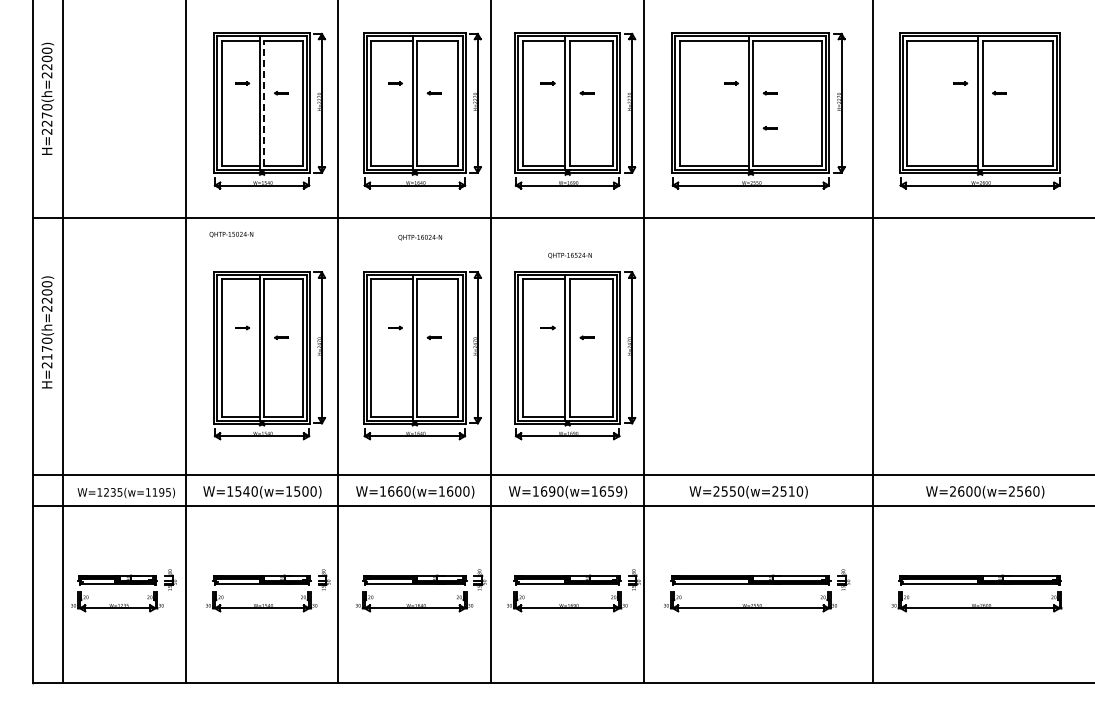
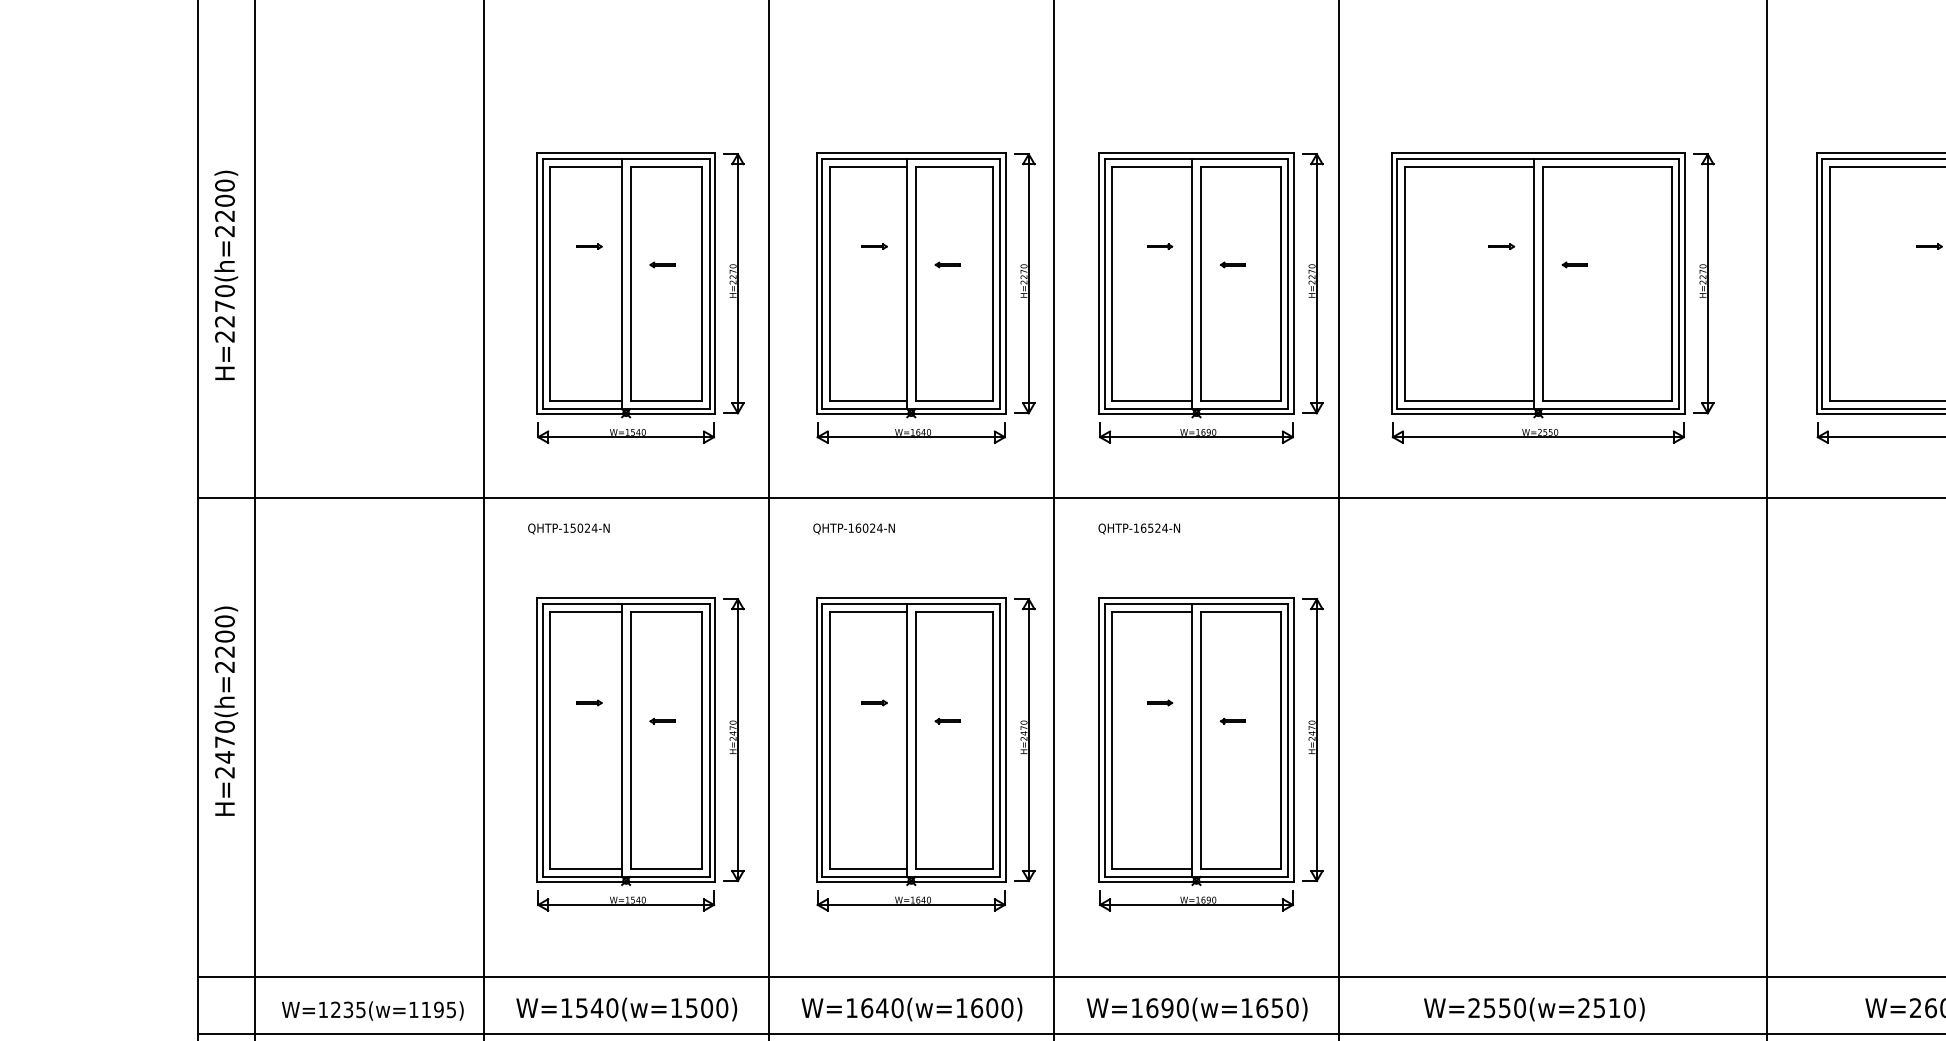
line: (264, 103) -> (630, 284), dashed -> solid
part: (769, 128) -> (1573, 330), removed
text: (419, 237) -> (852, 528), moved
text: (569, 255) -> (1138, 528), moved
text: (47, 356) -> (225, 756), H=2170(h=2200) -> H=2470(h=2200)
text: (399, 491) -> (882, 1008), W=1660(w=1600) -> W=1640(w=1600)
text: (619, 491) -> (1293, 1008), W=1690(w=1659) -> W=1690(w=1650)

